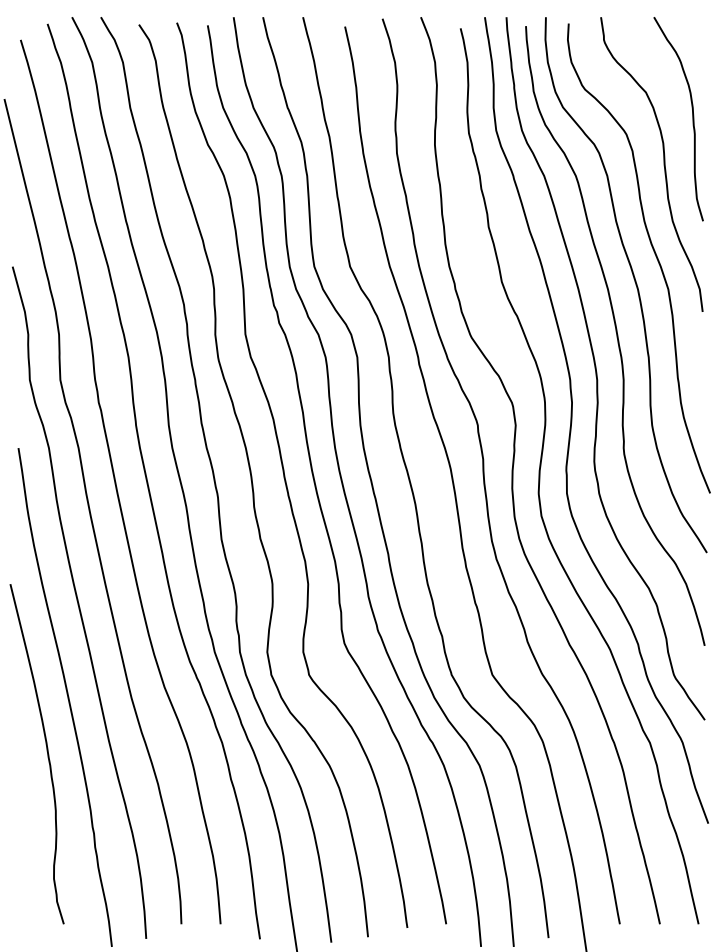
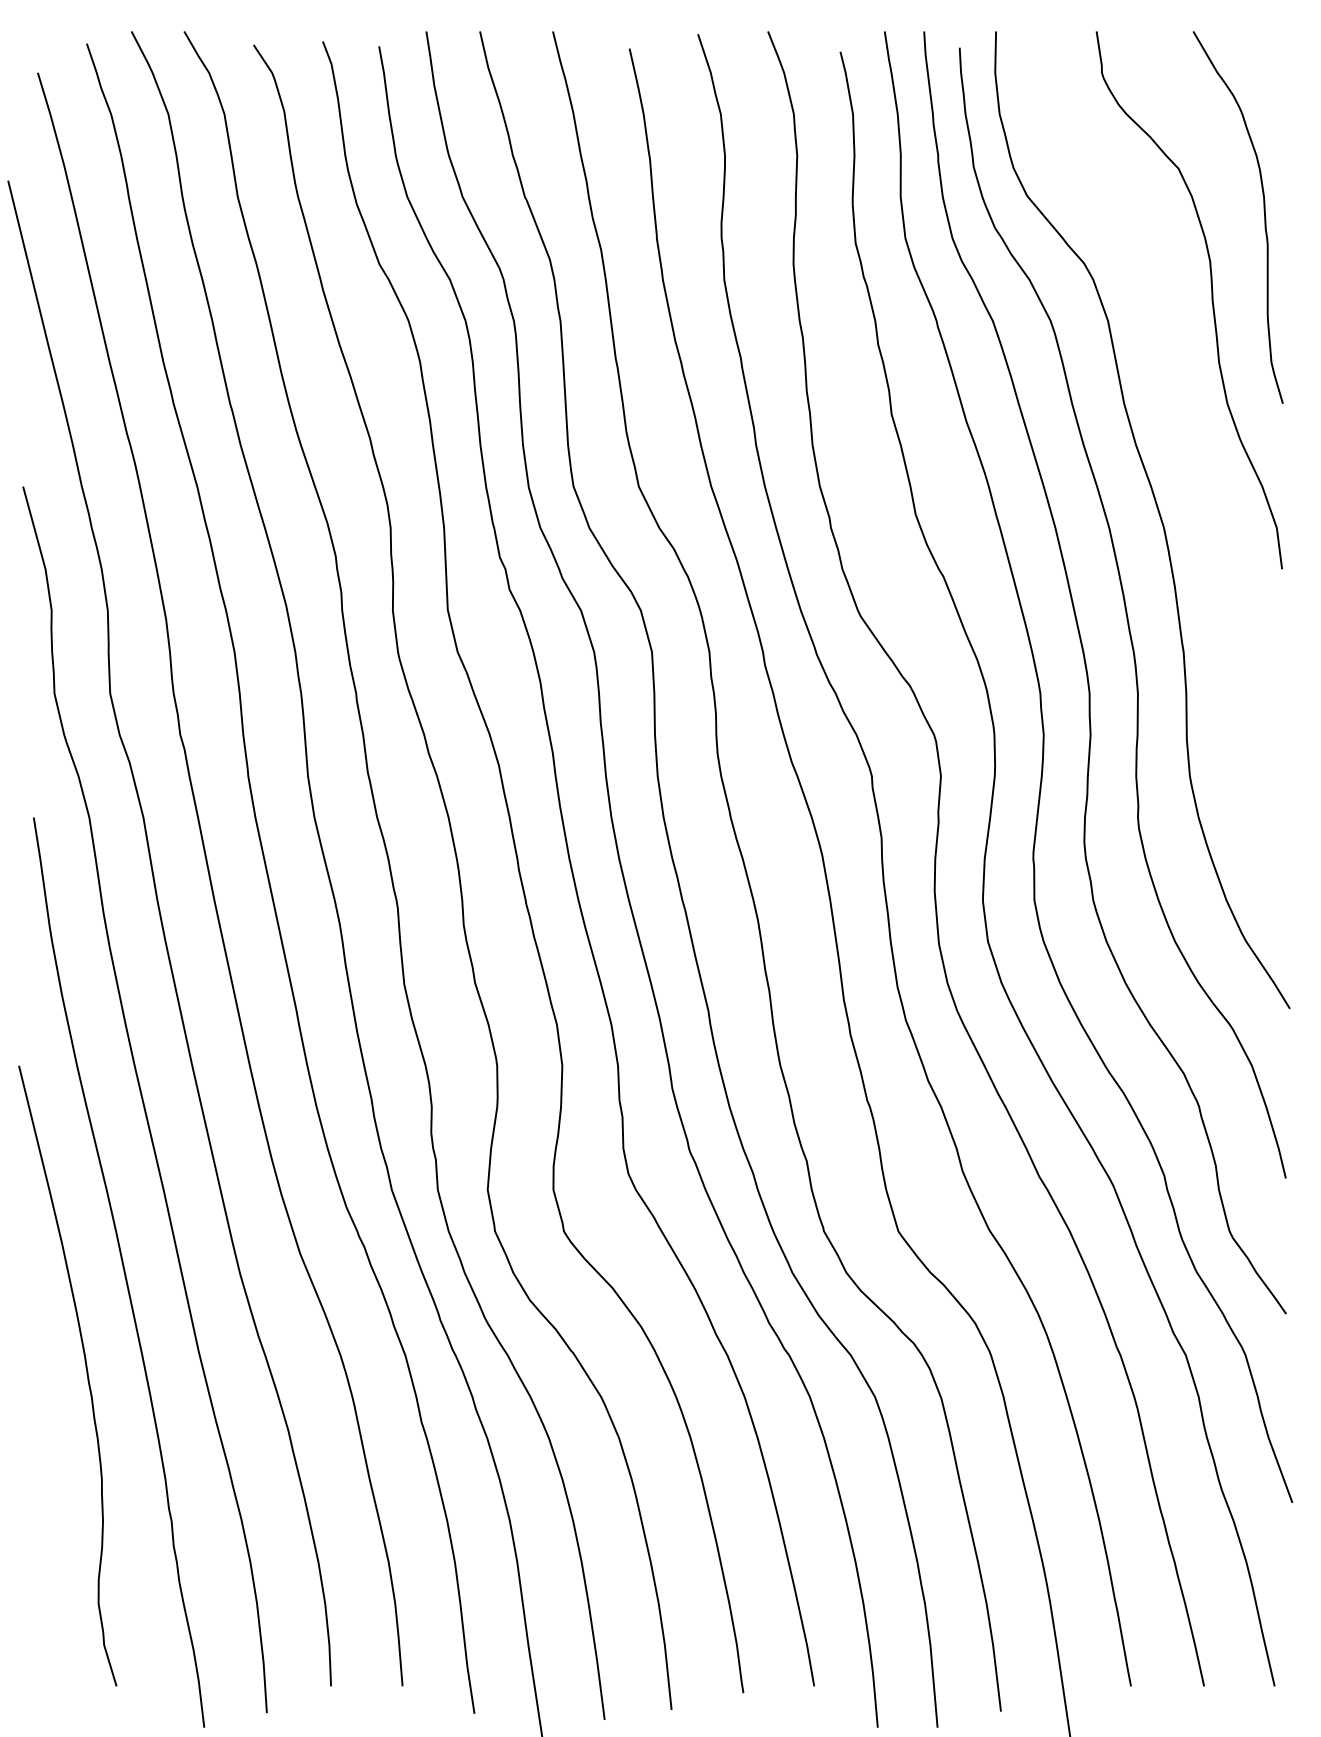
curve: (654, 254) -> (1194, 464), removed

